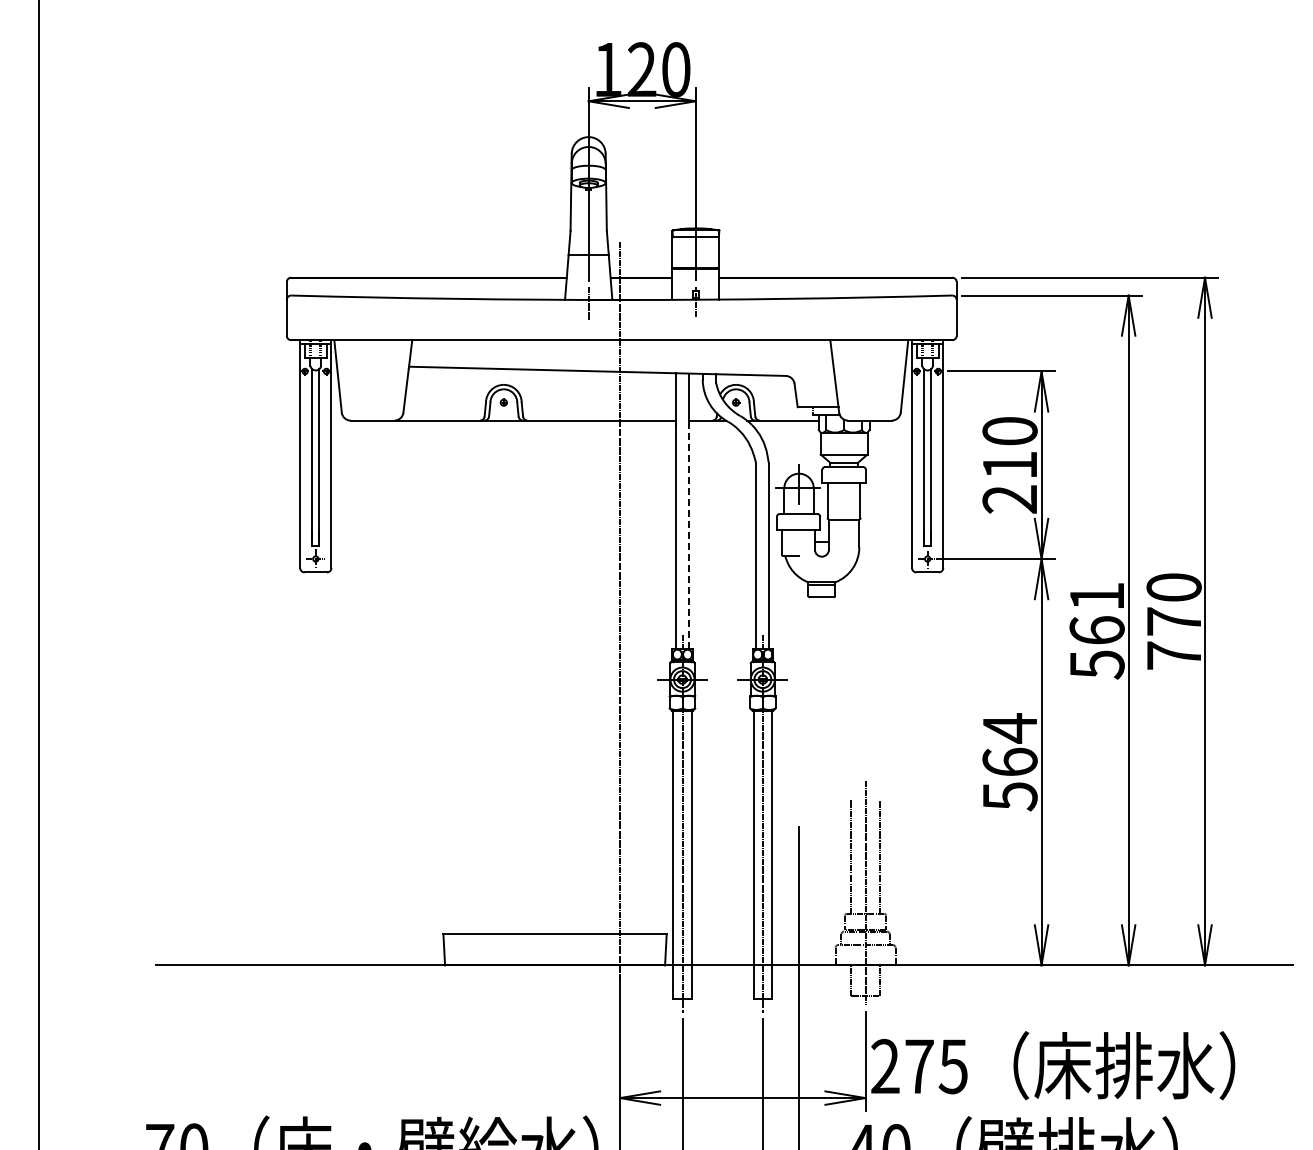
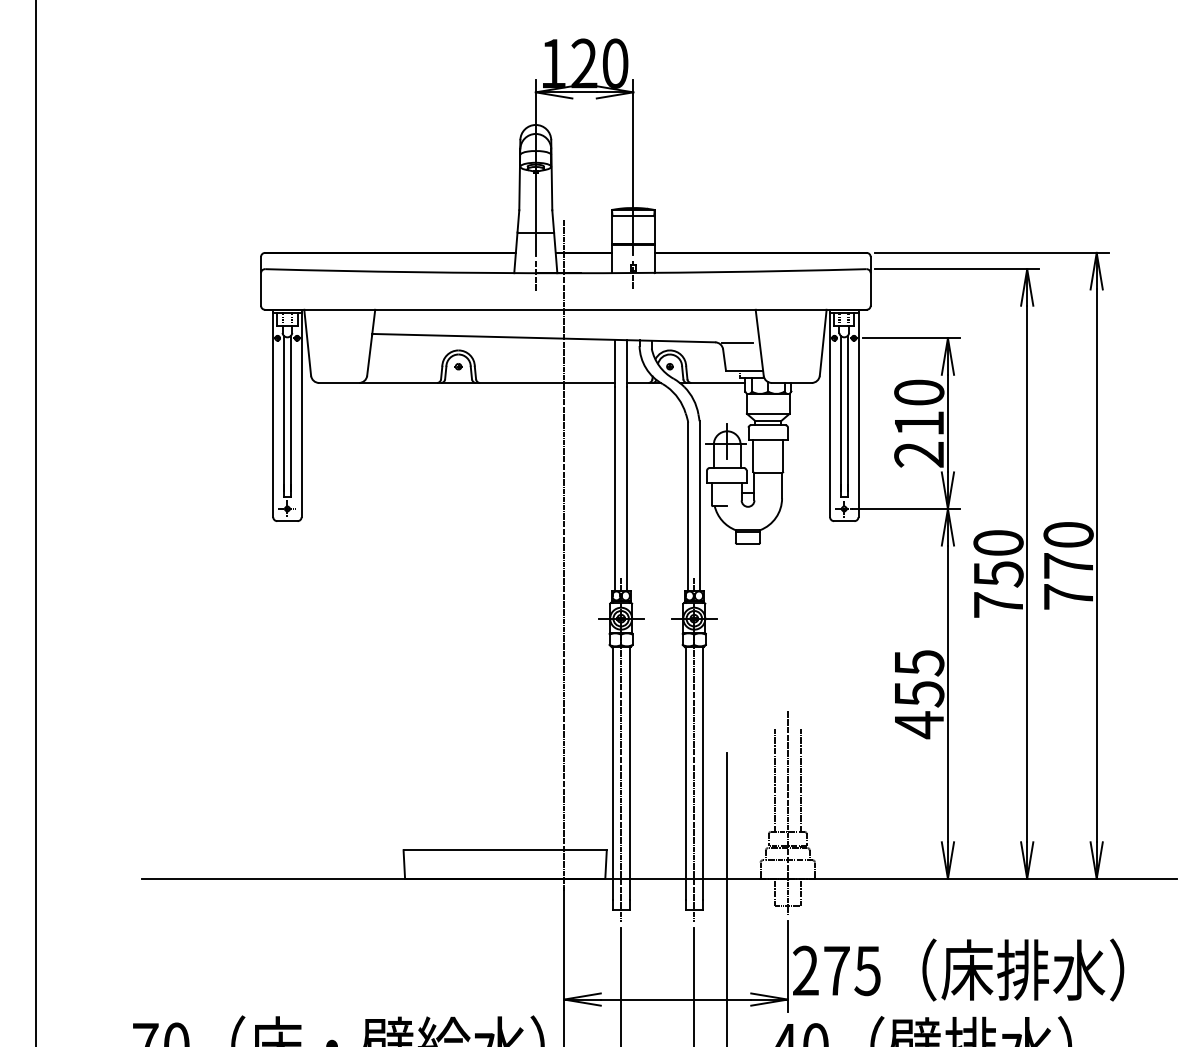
line: (810, 376) -> (737, 342), added
line: (689, 536) -> (627, 488), dashed -> solid
text: (1096, 630) -> (997, 574), 561 -> 750
text: (1009, 762) -> (918, 694), 564 -> 455

